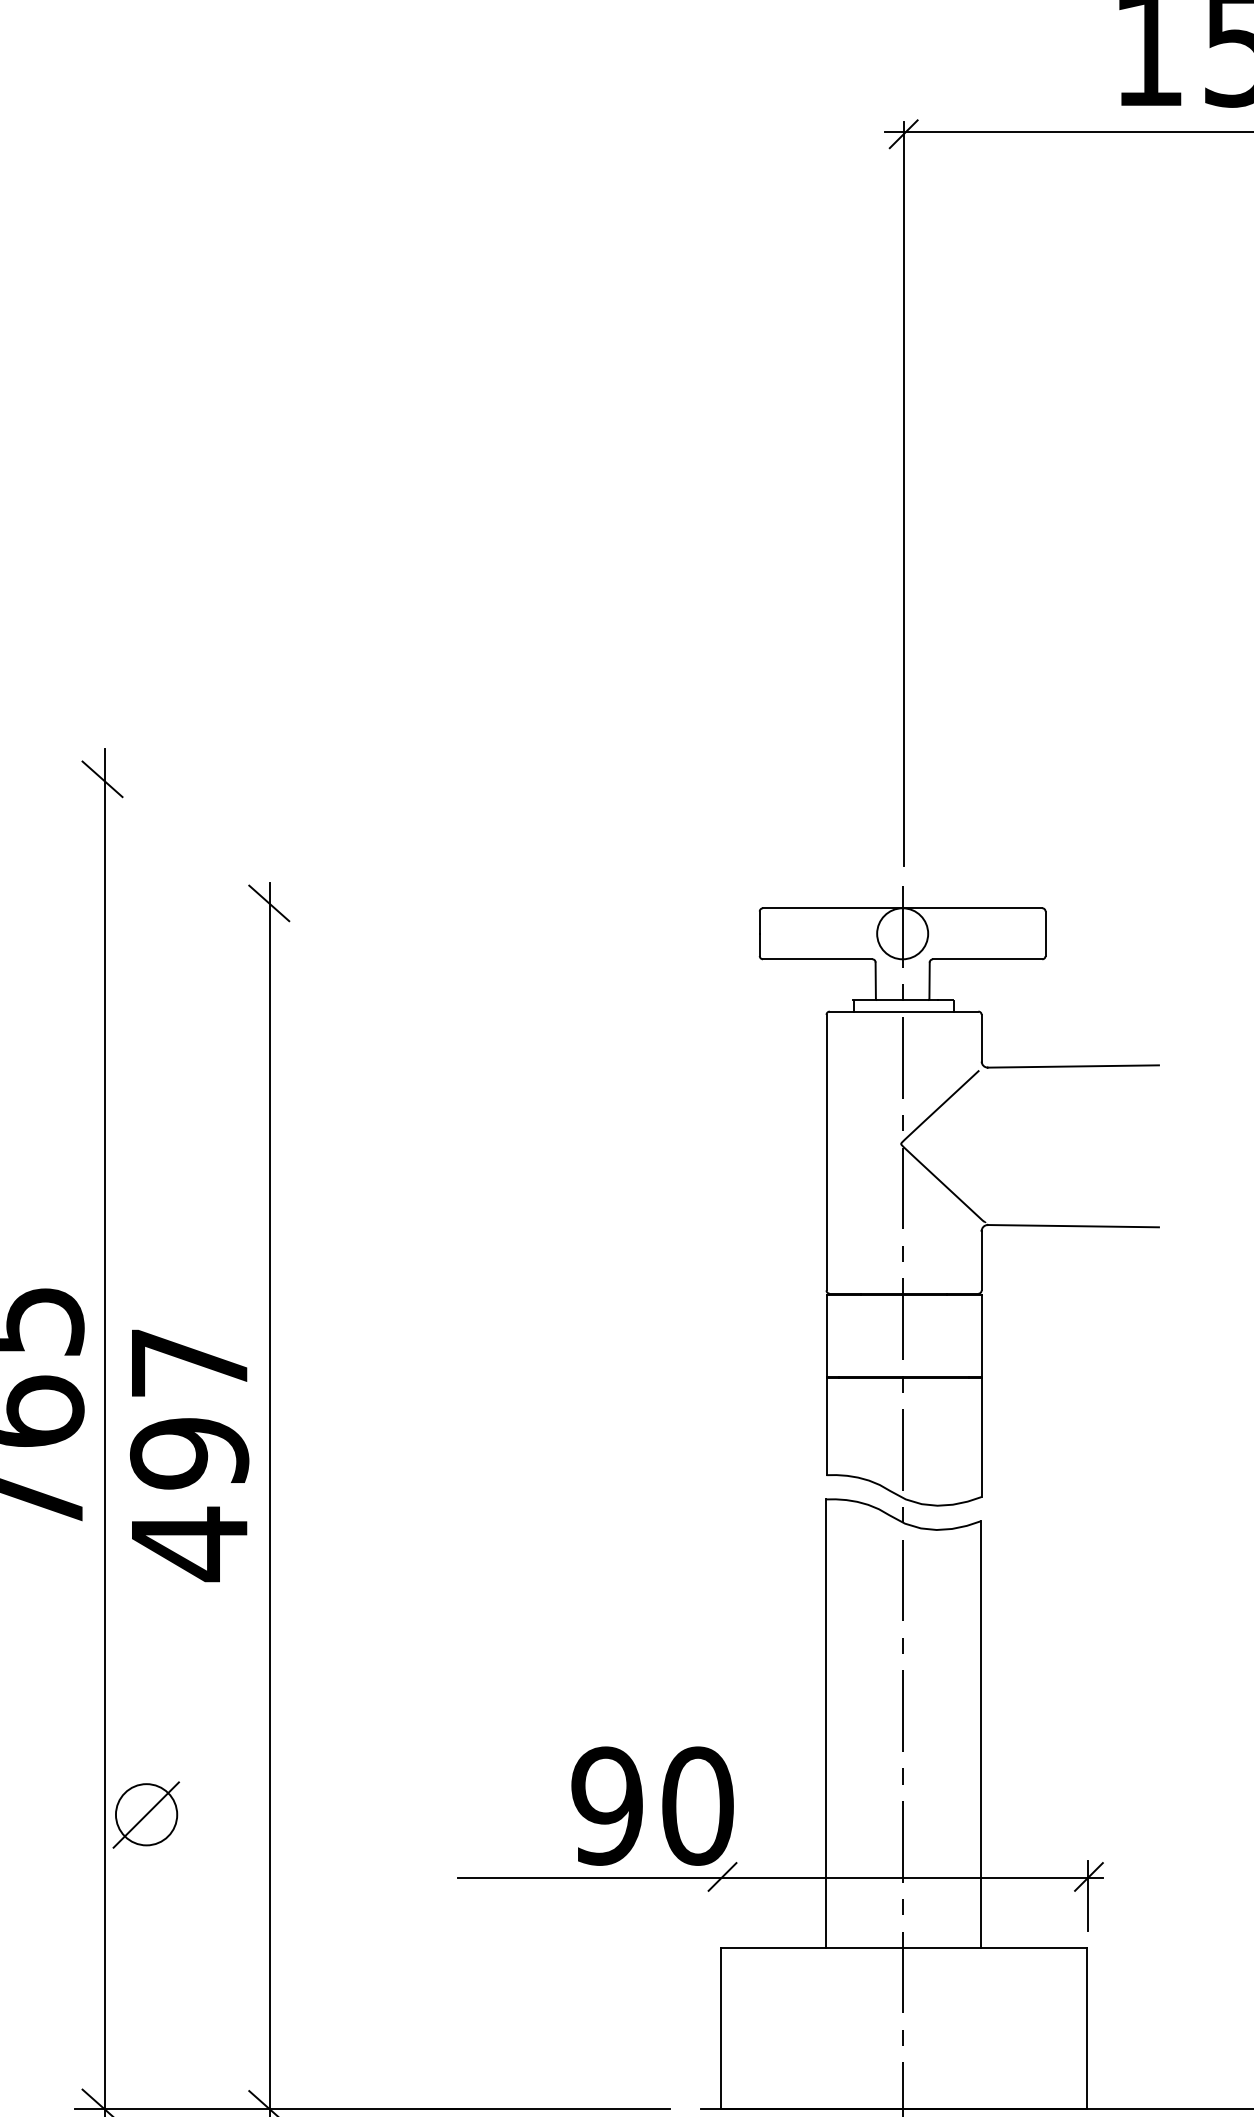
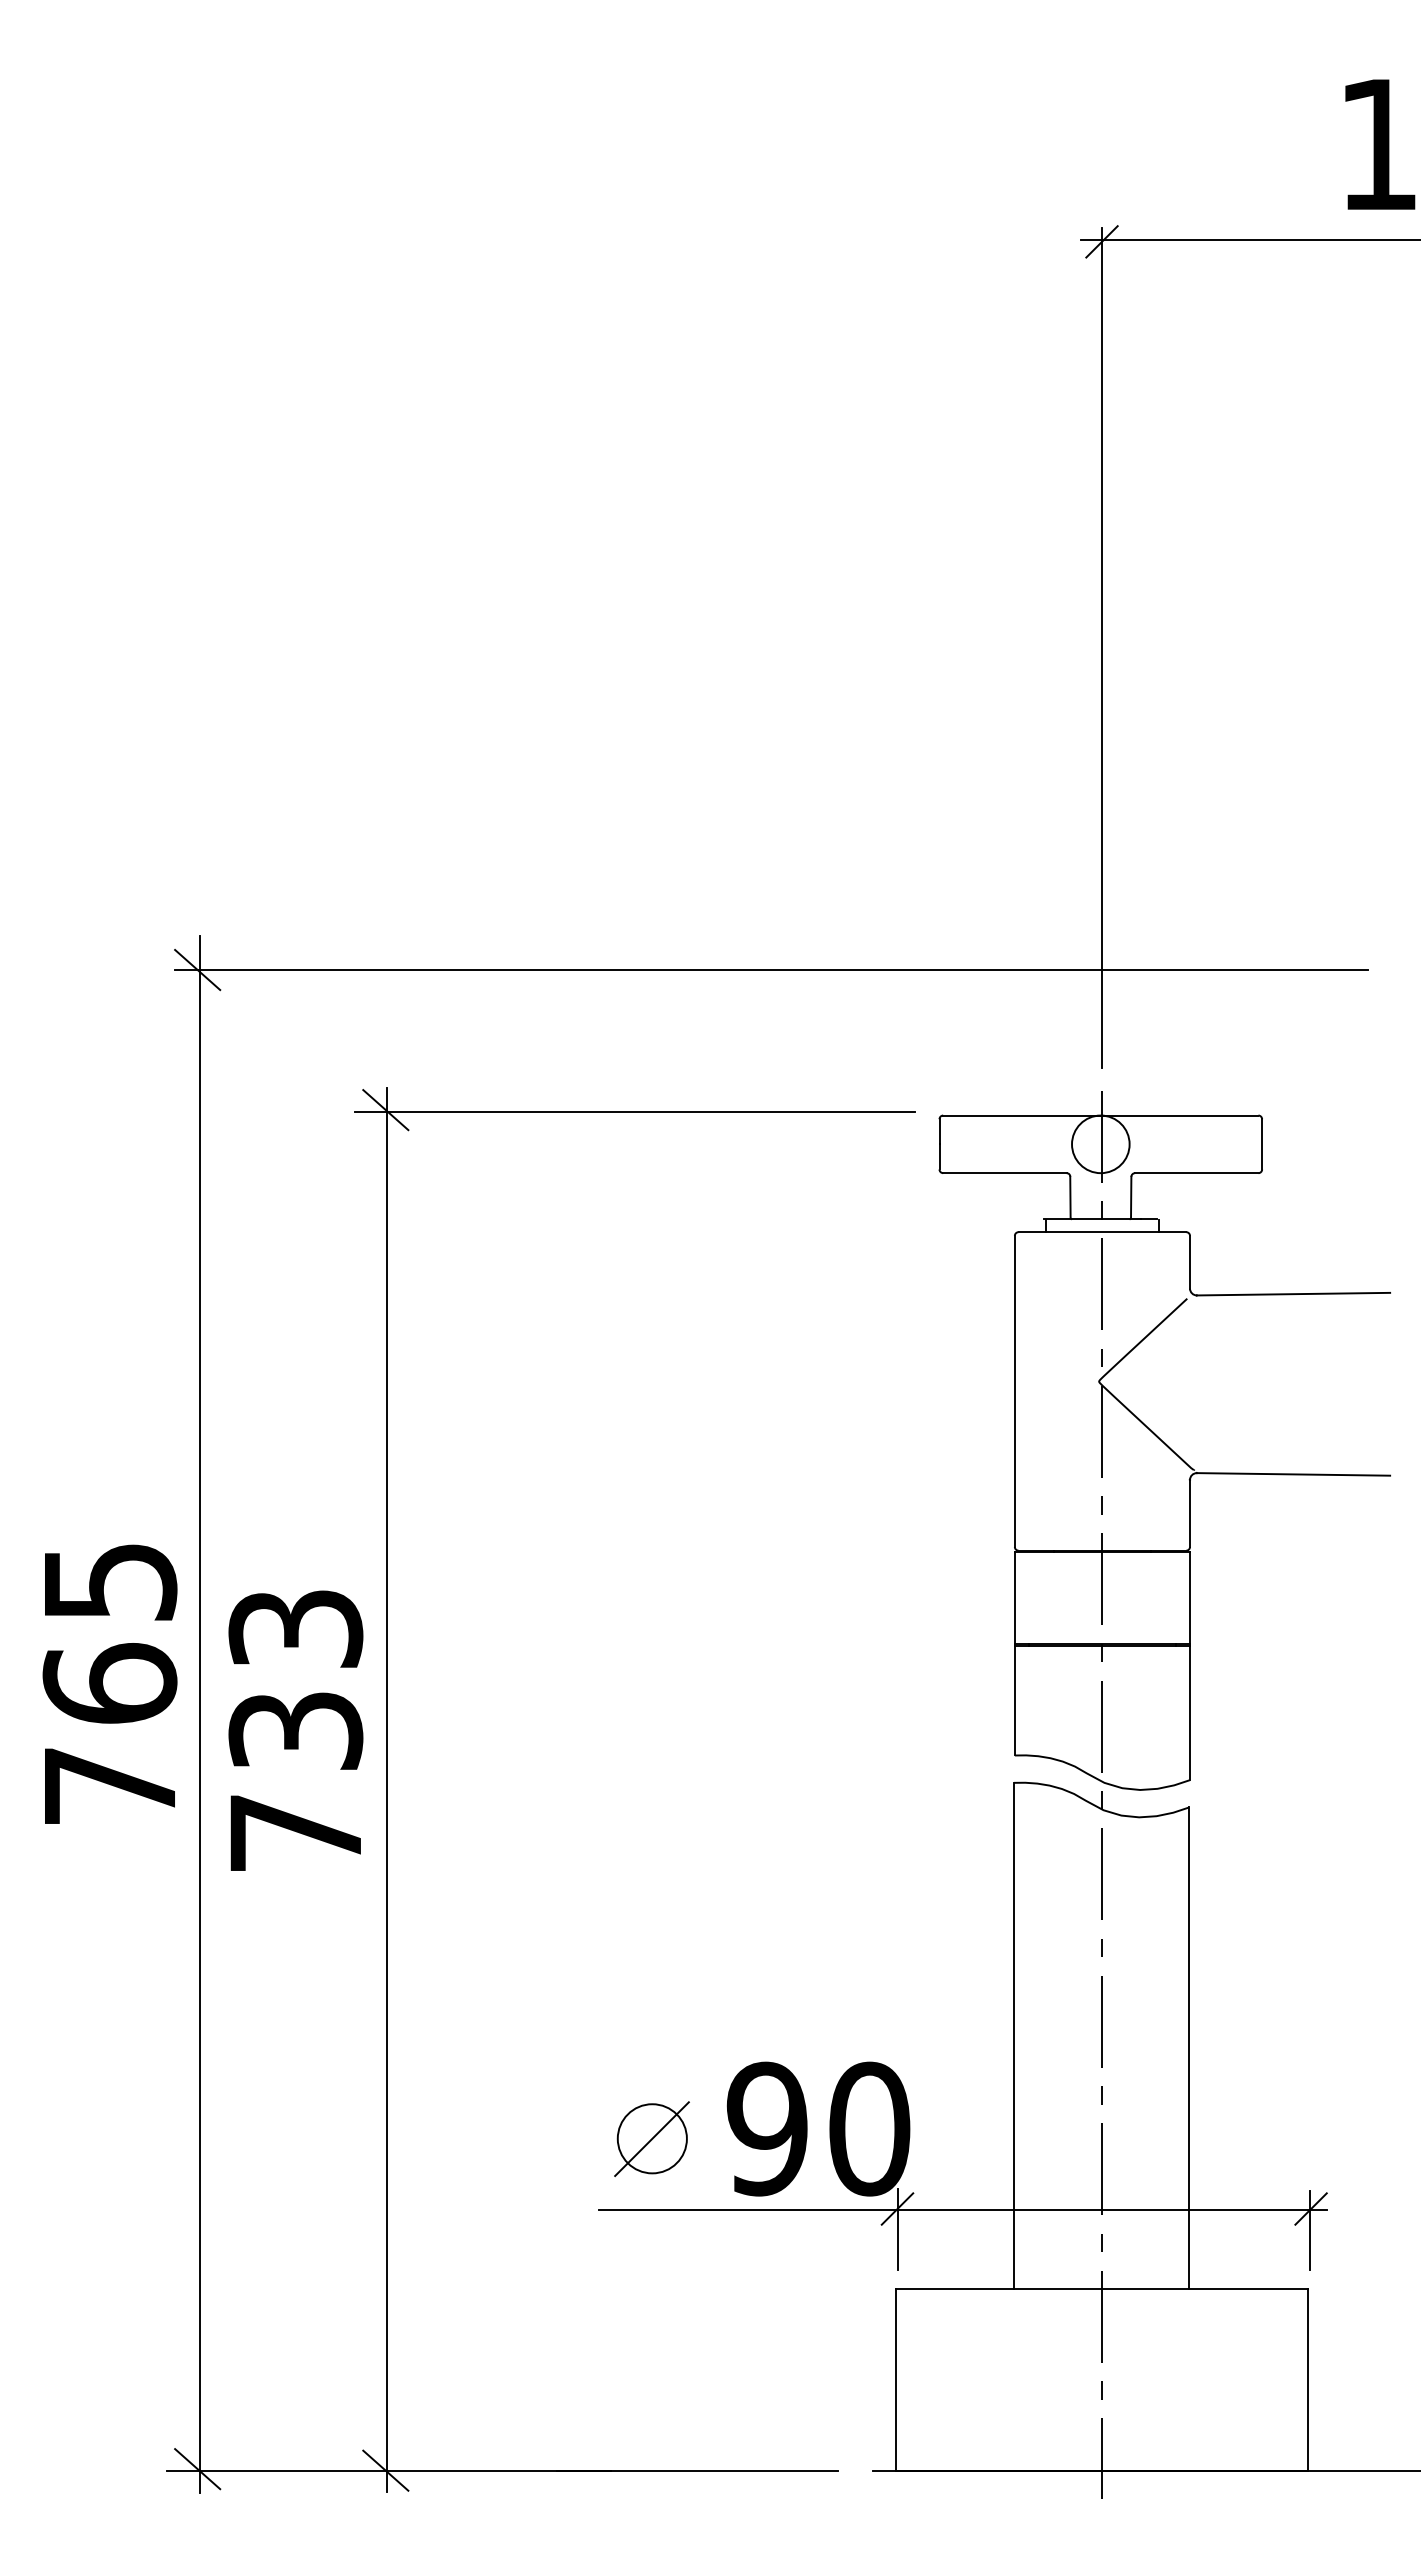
line: (610, 778) -> (771, 969), added
line: (489, 905) -> (634, 1112), added
text: (189, 1455) -> (295, 1733), 497 -> 733
part: (145, 1814) -> (651, 2138), moved
line: (723, 1895) -> (898, 2229), added

